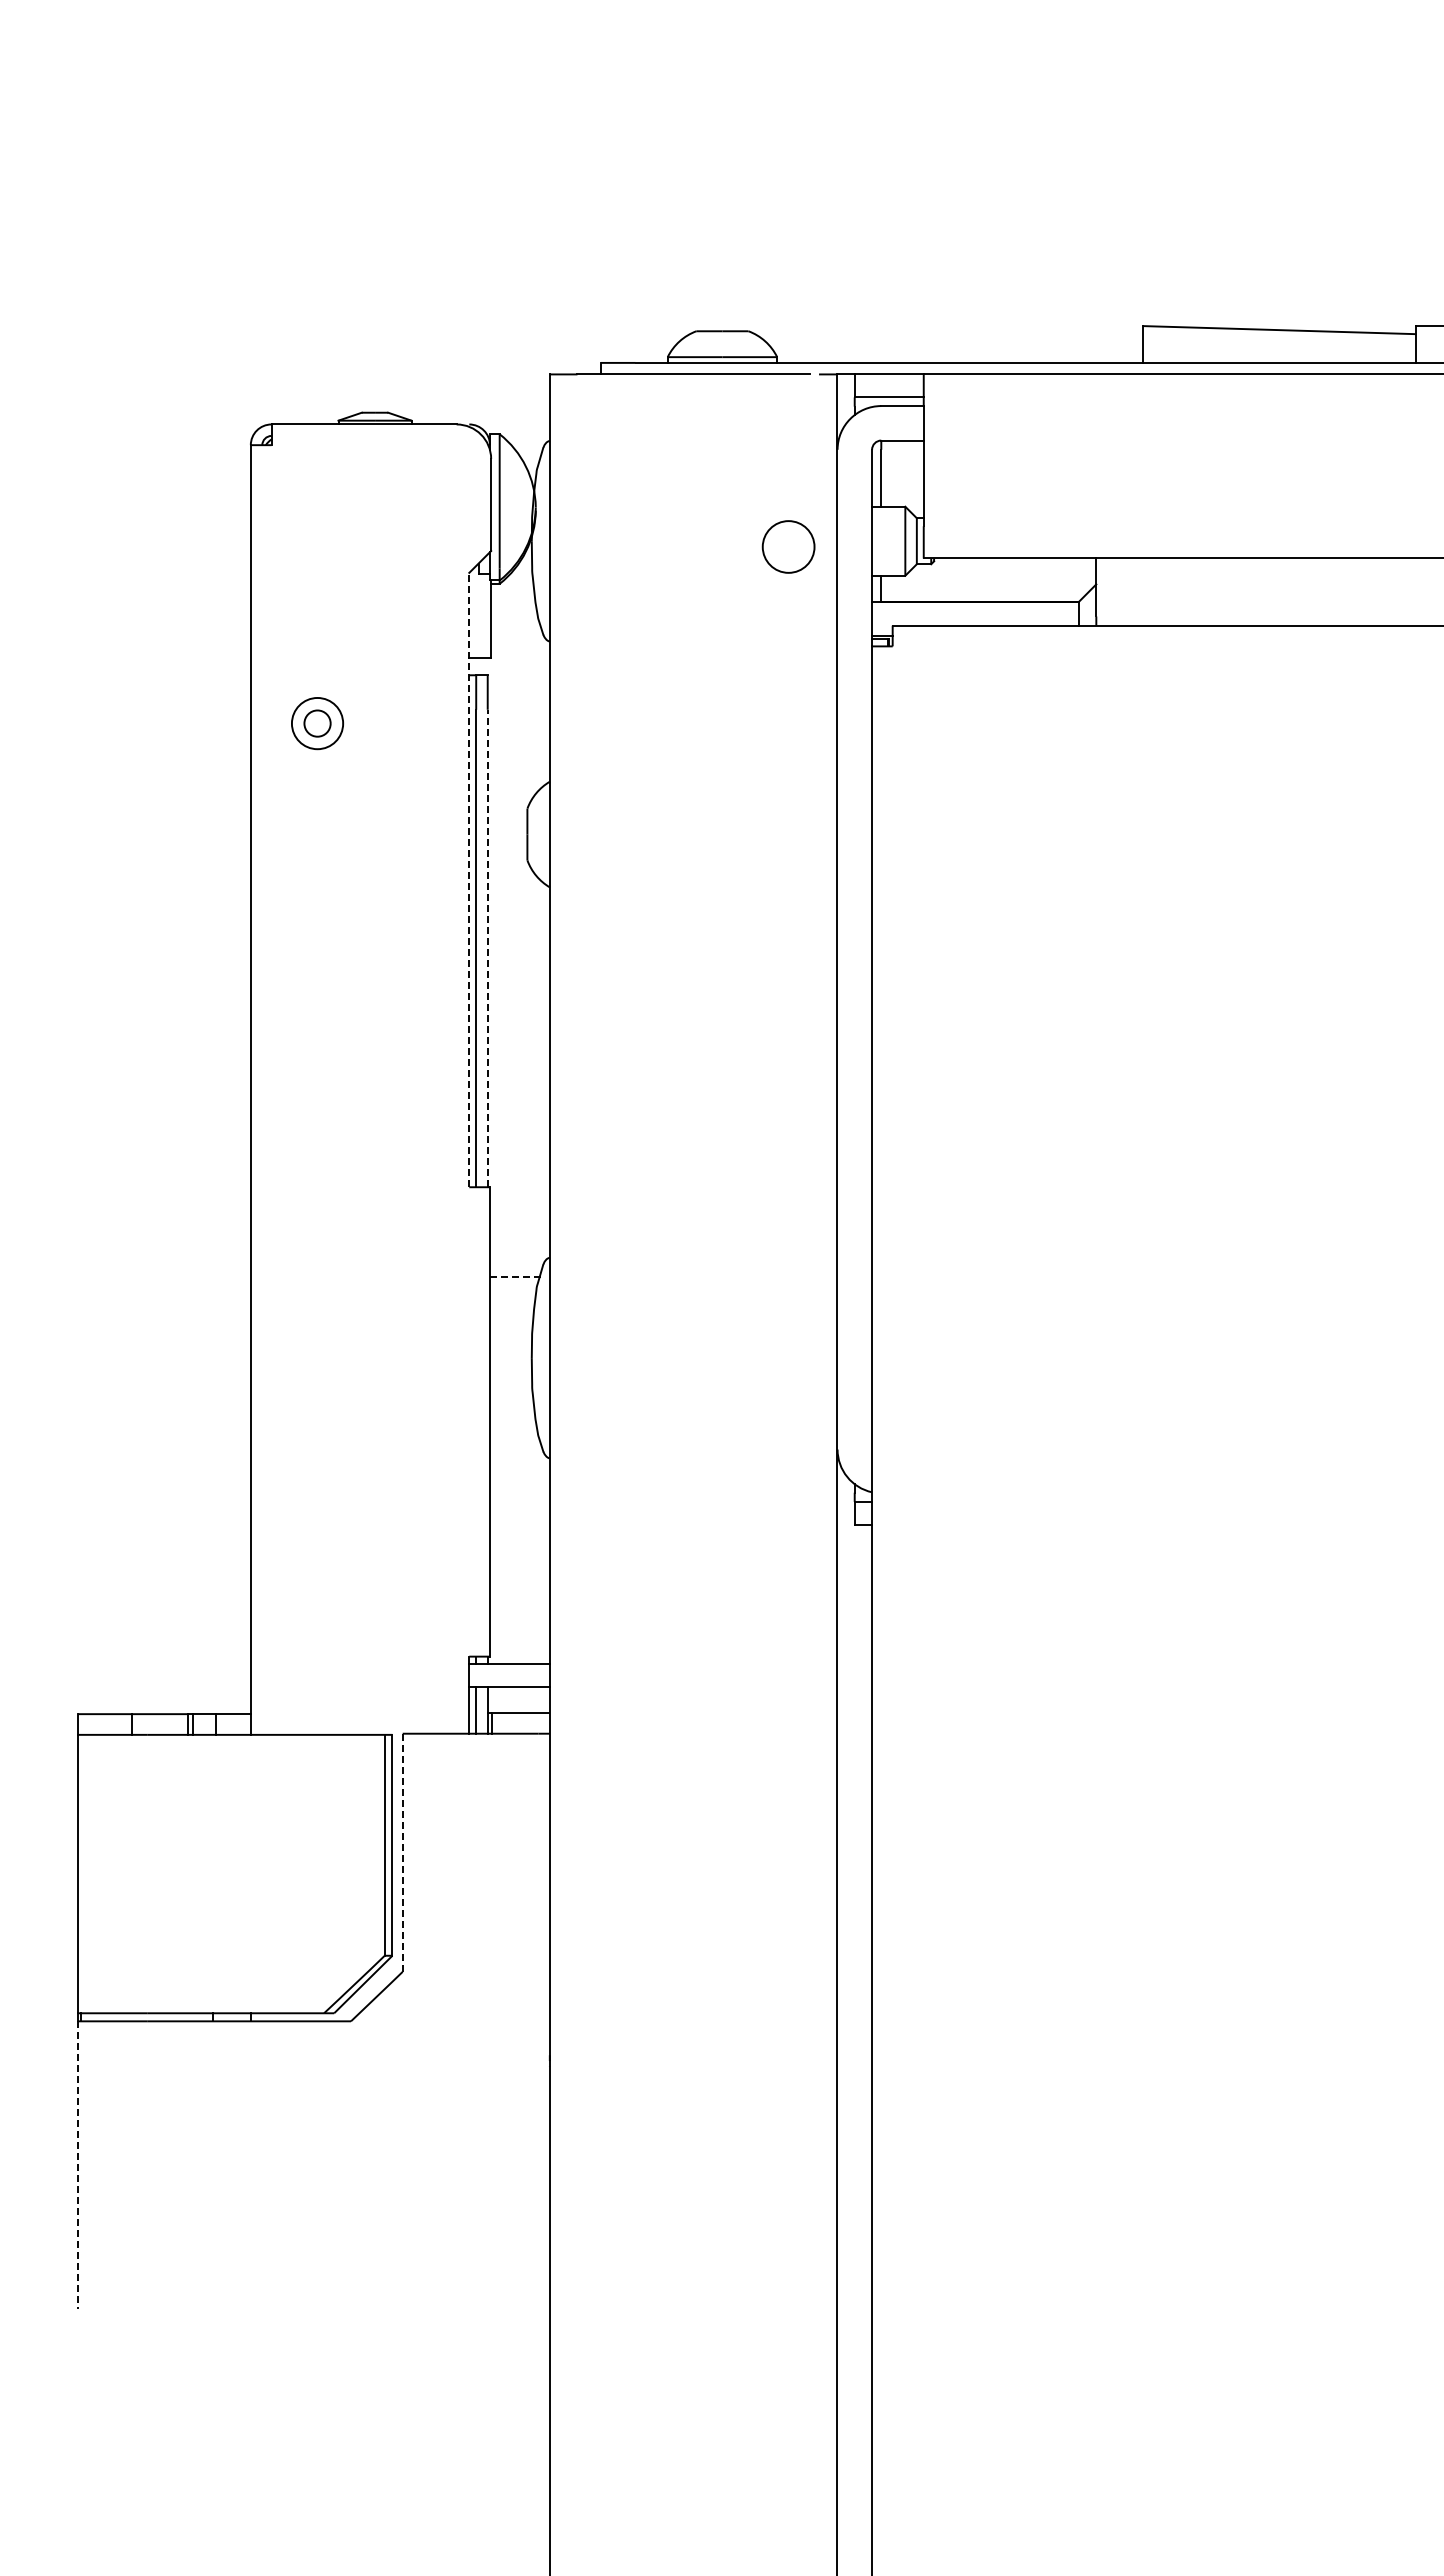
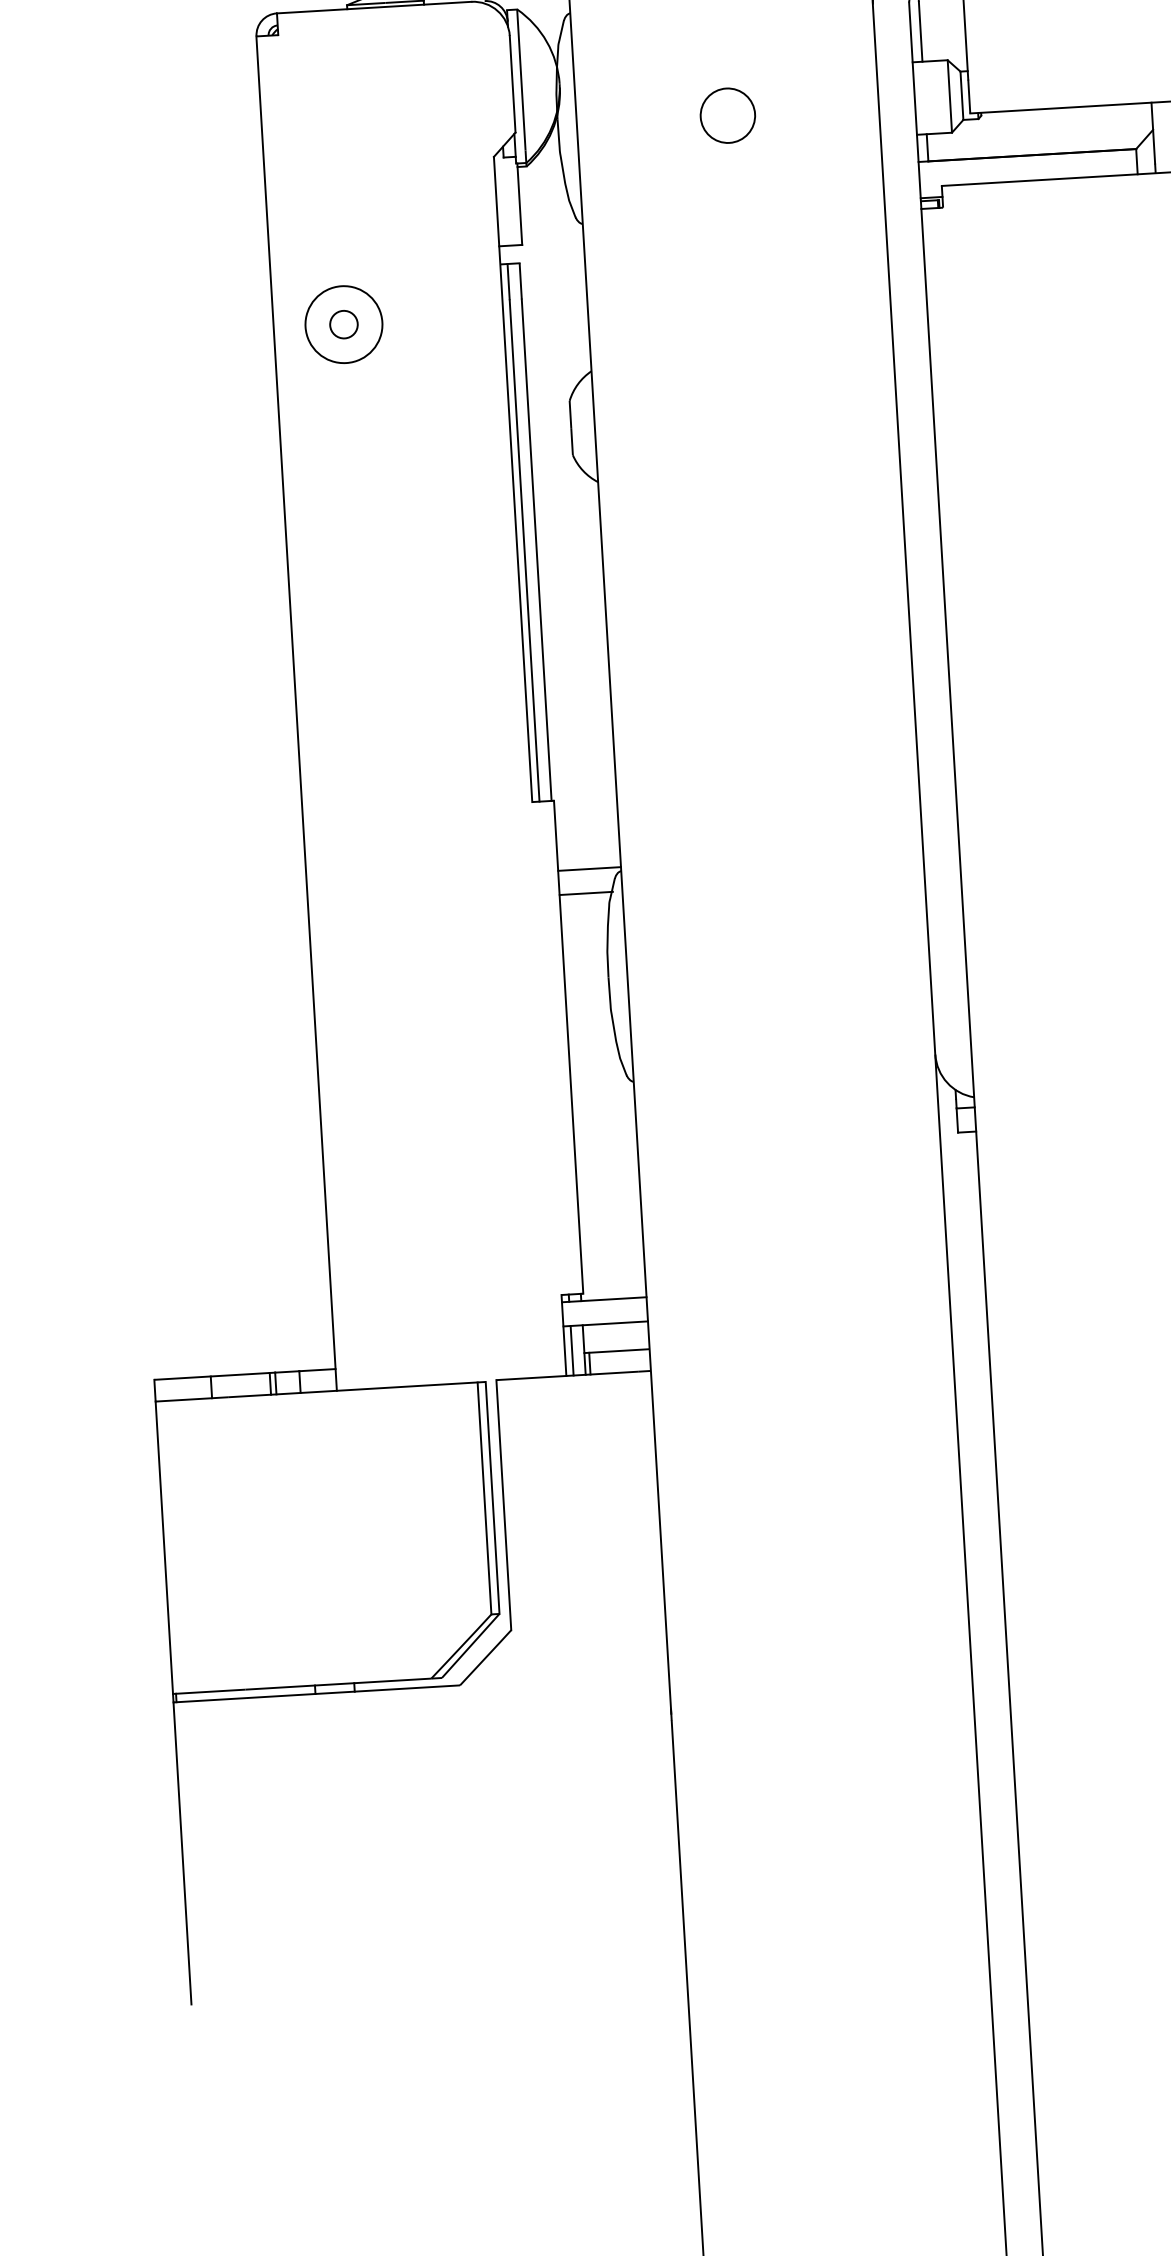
circle: (788, 546) -> (727, 115), moved
circle: (317, 723) -> (343, 324), size x1.43
line: (469, 879) -> (513, 478), dashed -> solid
line: (487, 948) -> (536, 550), dashed -> solid
line: (519, 1253) -> (589, 868), added
line: (514, 1276) -> (585, 893), dashed -> solid
line: (402, 1853) -> (503, 1505), dashed -> solid
line: (78, 2165) -> (182, 1853), dashed -> solid

